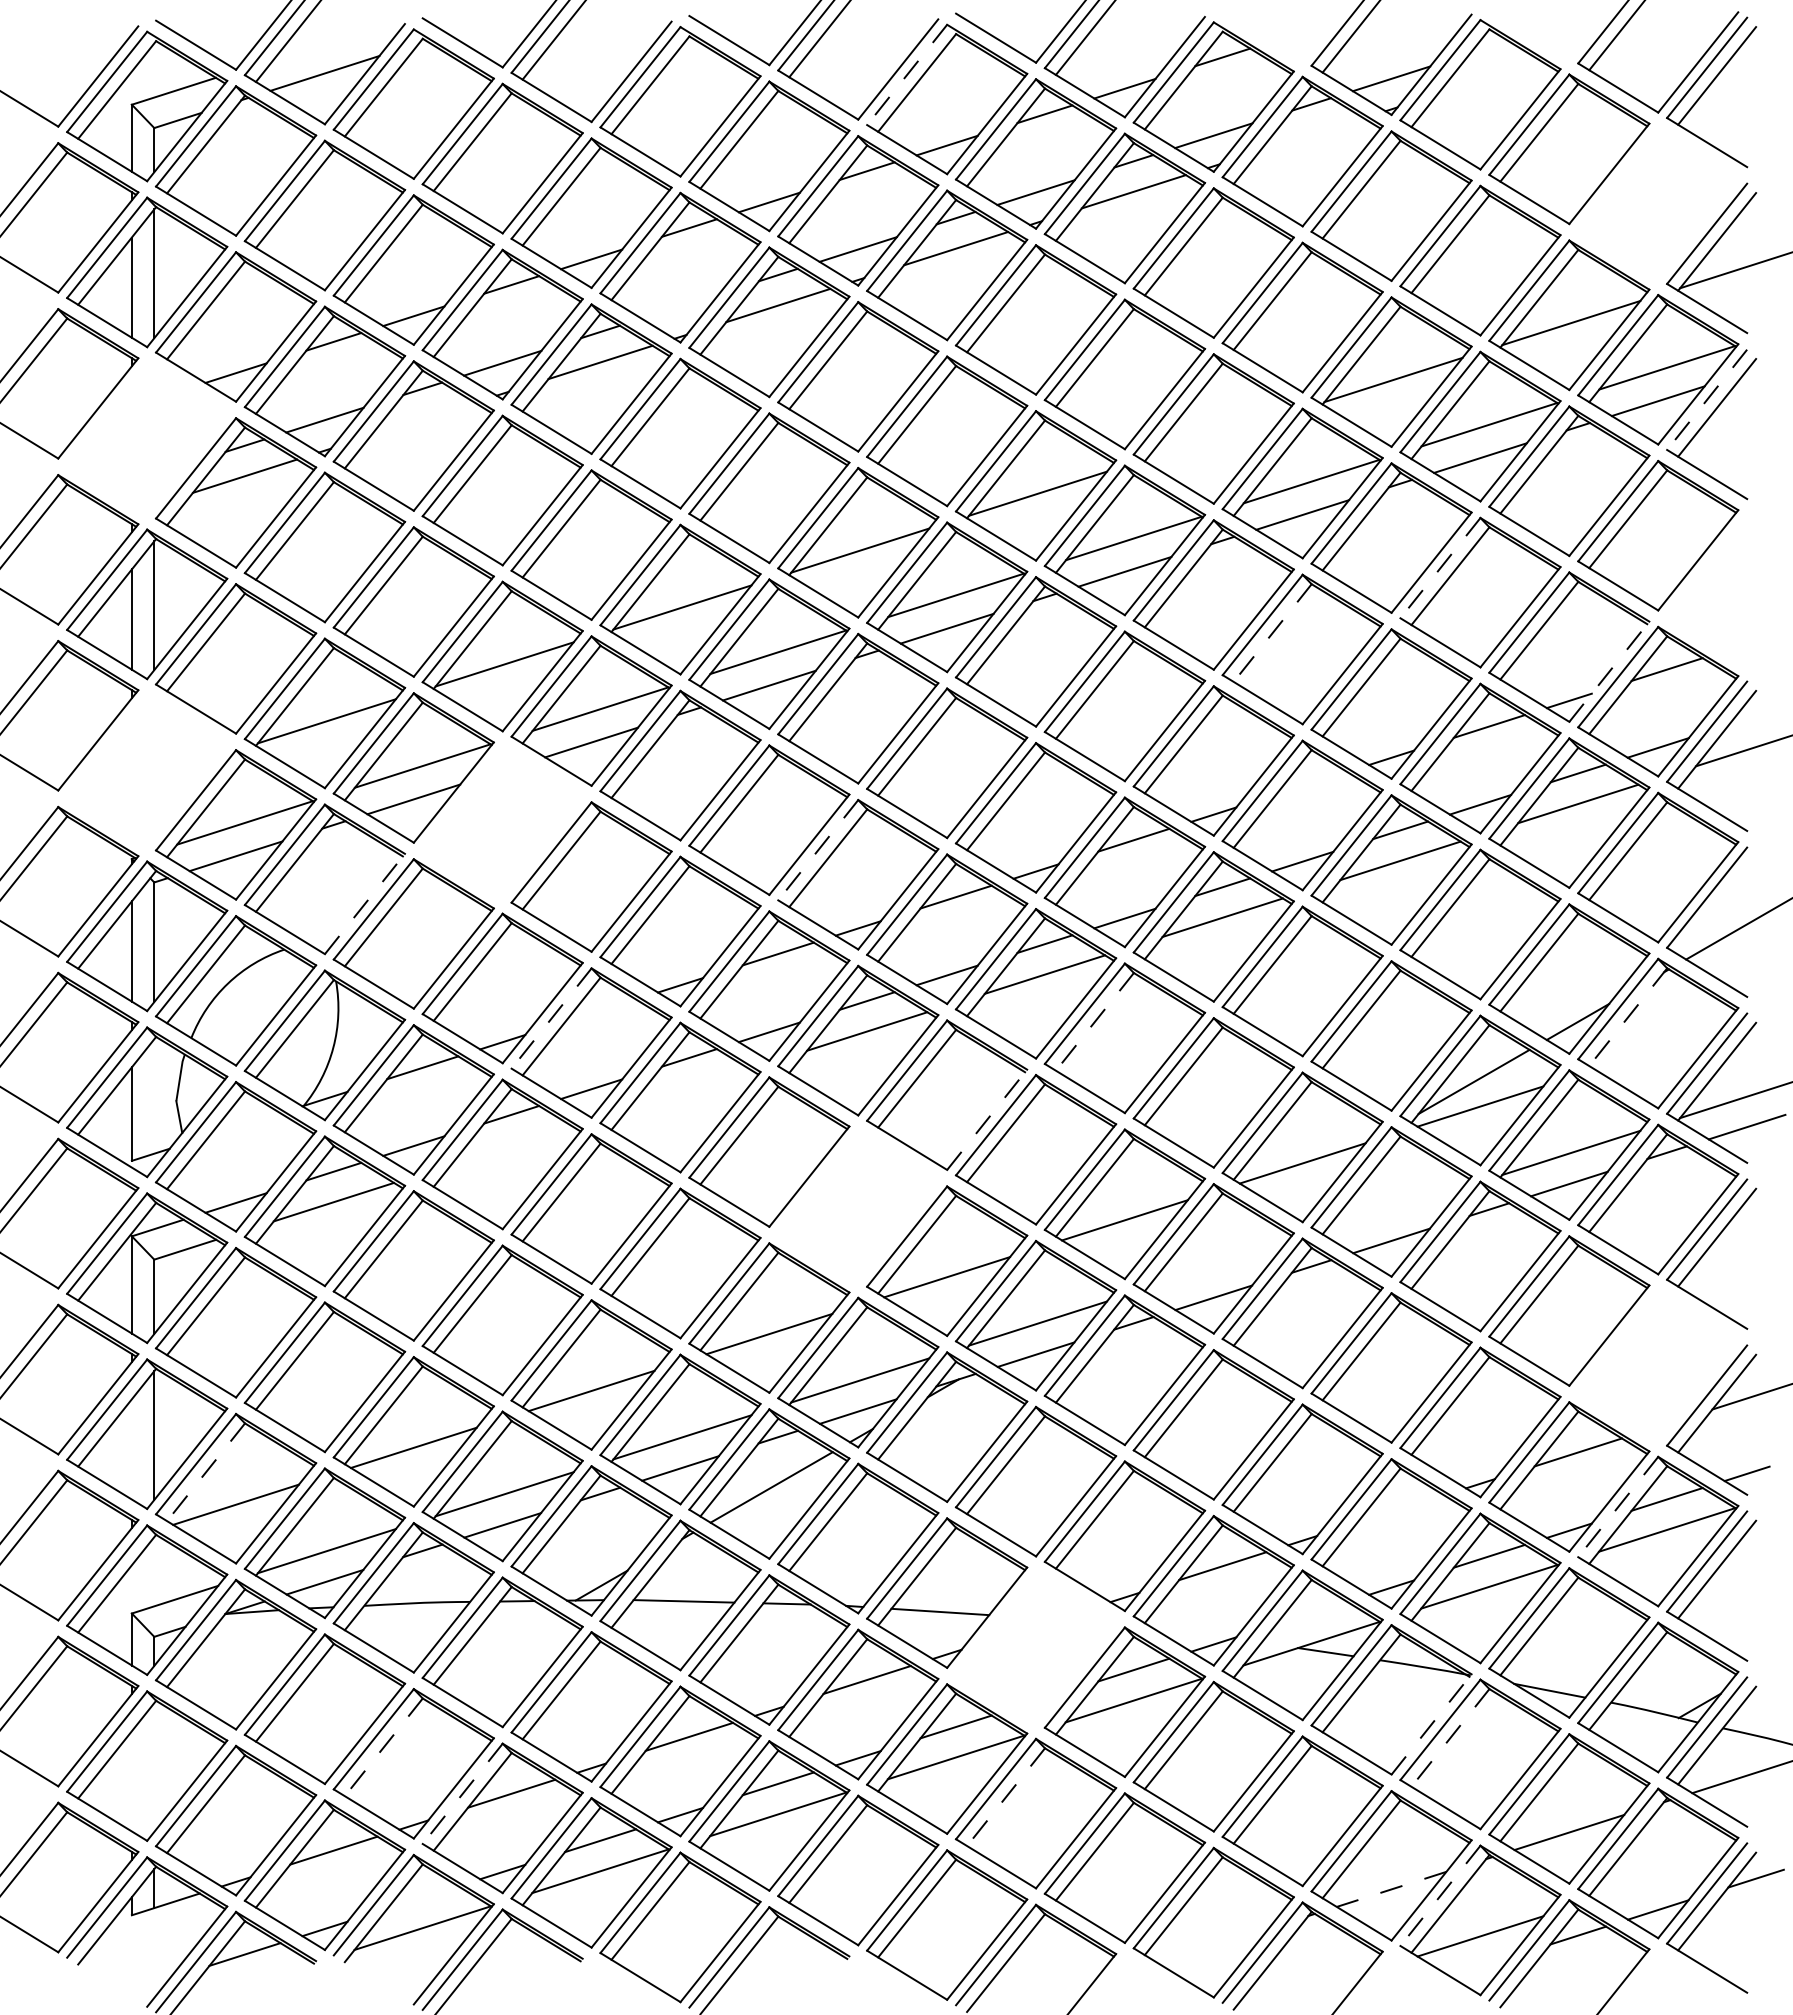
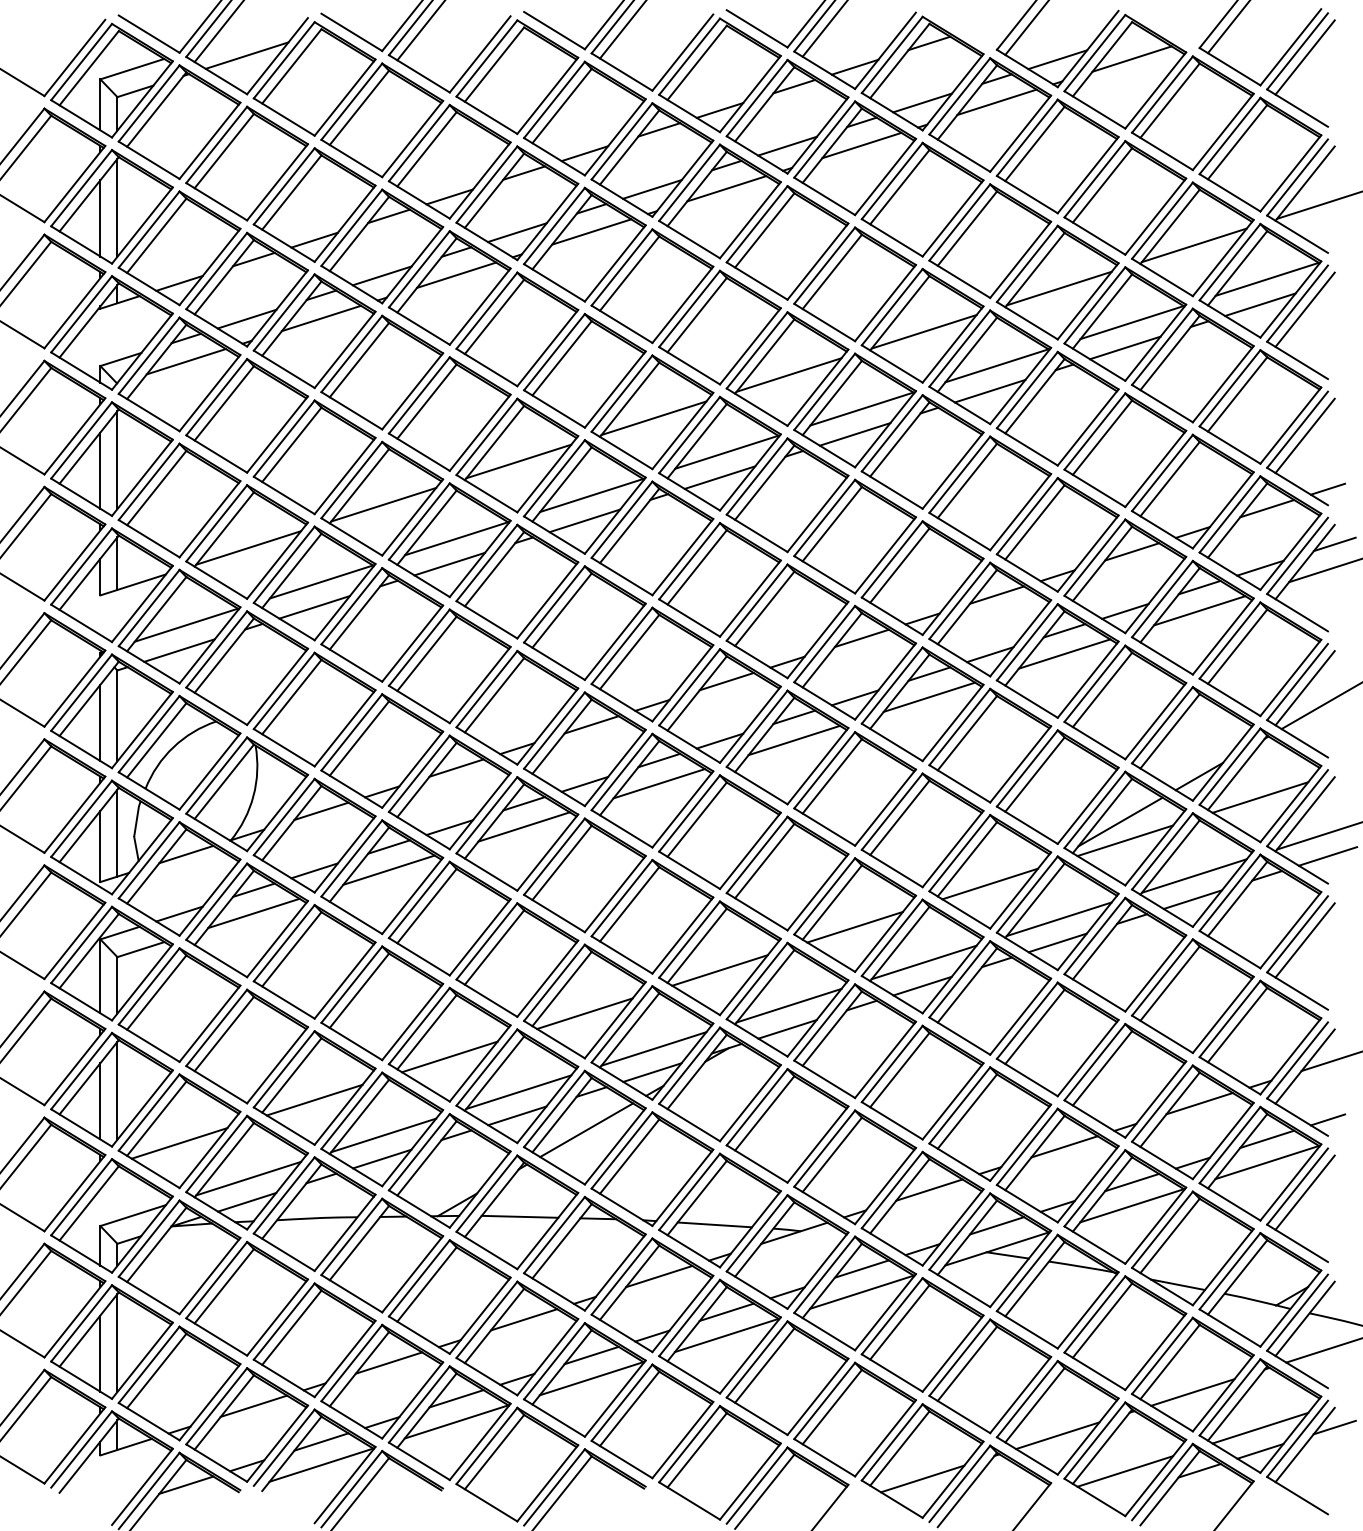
line: (906, 75) -> (689, 57), dashed -> solid
line: (1489, 77) -> (1132, 58), added
line: (1311, 134) -> (996, 102), added
part: (1658, 203) -> (1260, 154), added
line: (680, 306) -> (517, 232), added
line: (1706, 400) -> (1297, 304), dashed -> solid
line: (422, 418) -> (321, 317), added
line: (1215, 436) -> (923, 331), added
part: (147, 438) -> (112, 333), added
line: (1440, 568) -> (1094, 431), dashed -> solid
part: (1709, 585) -> (1299, 444), added
line: (1272, 633) -> (967, 481), dashed -> solid
line: (1609, 671) -> (1223, 510), dashed -> solid
line: (1755, 716) -> (1334, 544), added
part: (147, 770) -> (112, 585), added
line: (1311, 782) -> (996, 594), added
part: (502, 822) -> (382, 624), added
line: (817, 850) -> (621, 646), dashed -> solid
line: (365, 903) -> (277, 686), dashed -> solid
line: (1717, 905) -> (1305, 687), added
line: (600, 1010) -> (456, 767), added
line: (1627, 1017) -> (1237, 773), dashed -> solid
line: (551, 1018) -> (419, 773), dashed -> solid
line: (1094, 1022) -> (831, 776), dashed -> solid
line: (1658, 1049) -> (1260, 797), added
line: (689, 1088) -> (524, 827), added
line: (154, 1096) -> (117, 833), added
line: (987, 1119) -> (750, 850), dashed -> solid
line: (244, 1124) -> (185, 854), added
line: (511, 1145) -> (388, 870), added
part: (858, 1206) -> (652, 916), added
line: (1393, 1209) -> (1059, 919), added
line: (1215, 1266) -> (923, 962), added
part: (1658, 1365) -> (1260, 1037), added
line: (131, 1449) -> (100, 1101), added
line: (205, 1472) -> (156, 1118), dashed -> solid
line: (1617, 1507) -> (1229, 1145), dashed -> solid
line: (1400, 1509) -> (1064, 1147), added
line: (1311, 1612) -> (996, 1225), added
part: (1035, 1647) -> (787, 1251), added
line: (1431, 1724) -> (1088, 1310), dashed -> solid
line: (1450, 1738) -> (1102, 1321), dashed -> solid
line: (383, 1747) -> (291, 1327), dashed -> solid
line: (154, 1767) -> (117, 1343), added
line: (131, 1781) -> (100, 1353), added
line: (462, 1794) -> (351, 1363), dashed -> solid
line: (1005, 1797) -> (764, 1365), dashed -> solid
line: (1658, 1879) -> (1260, 1428), added
line: (1391, 1889) -> (1057, 1435), dashed -> solid
line: (1440, 1896) -> (1094, 1441), dashed -> solid
line: (422, 1897) -> (321, 1441), added
line: (1213, 1945) -> (922, 1478), added

